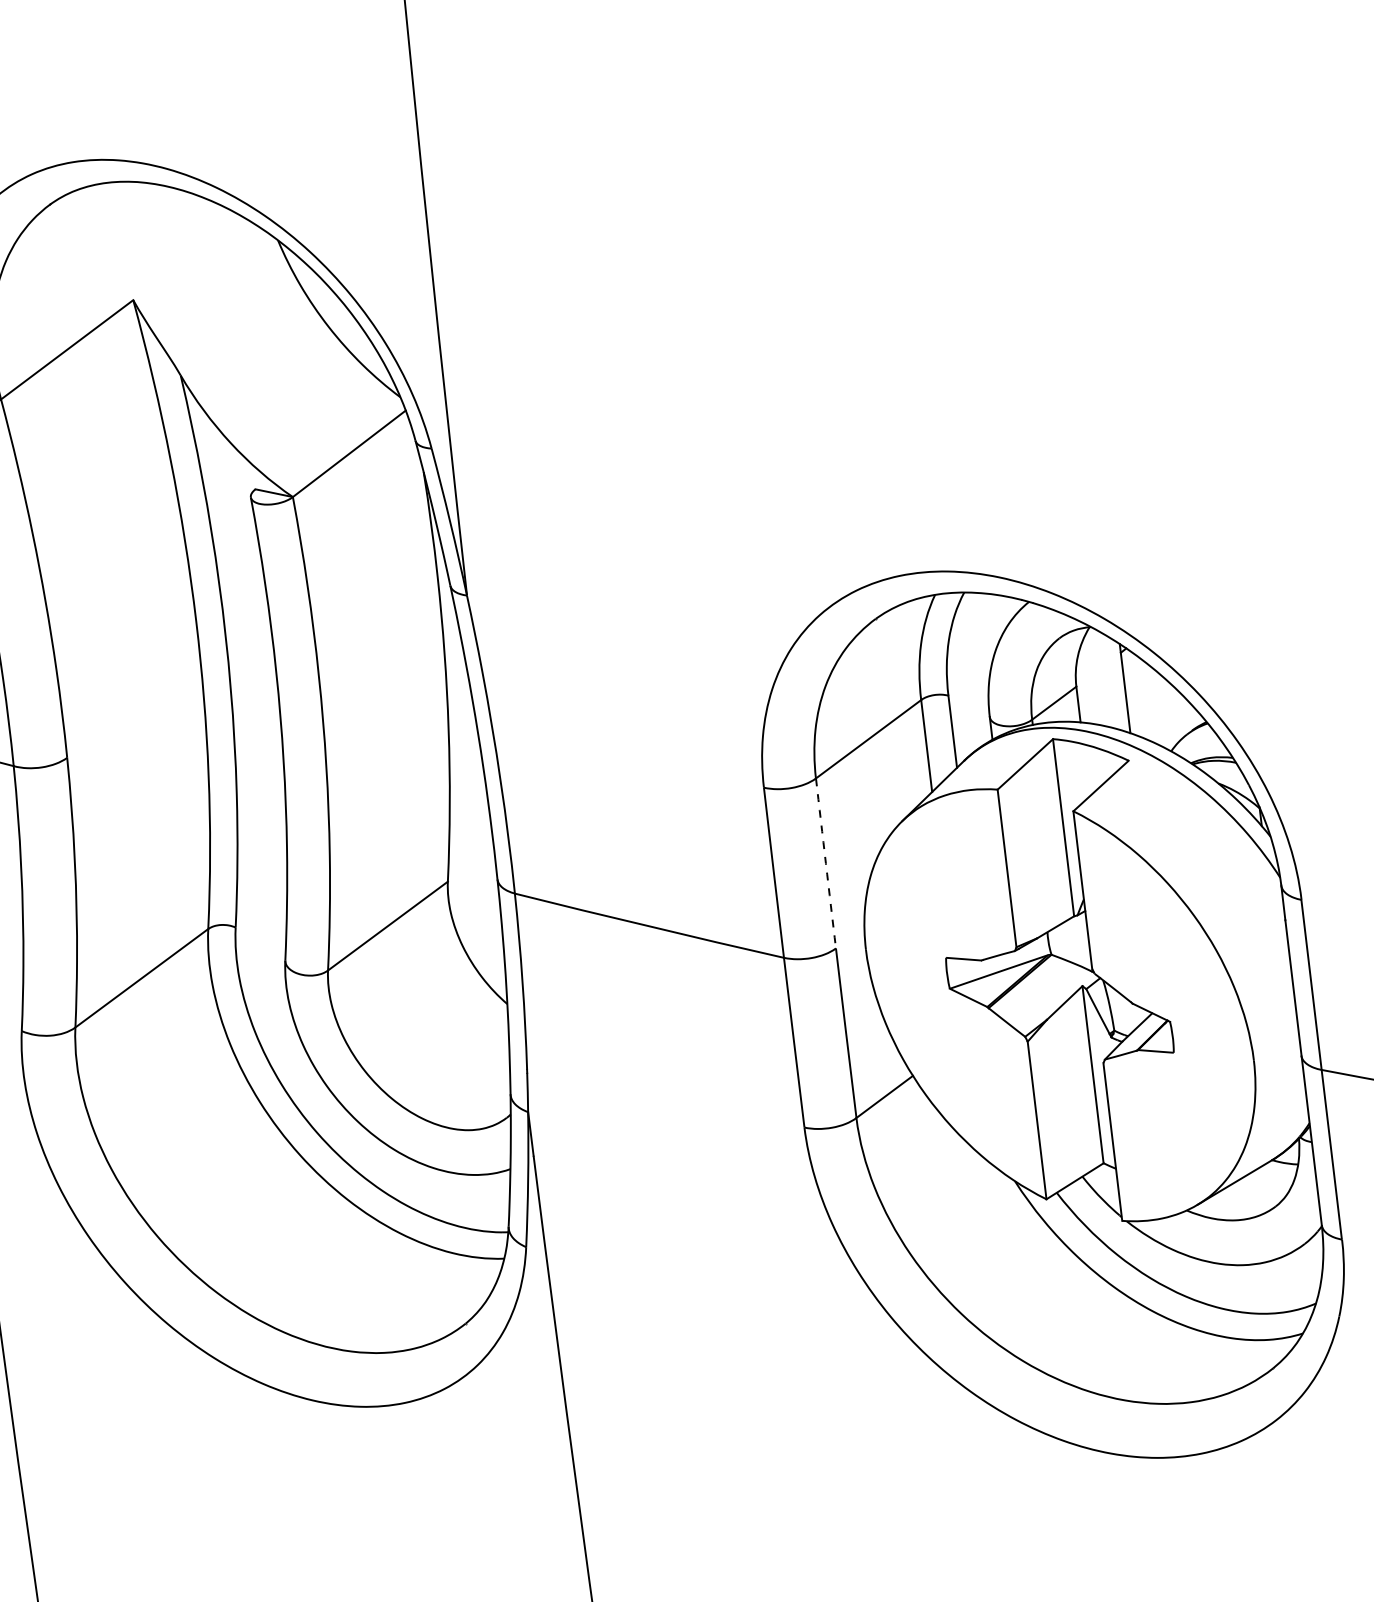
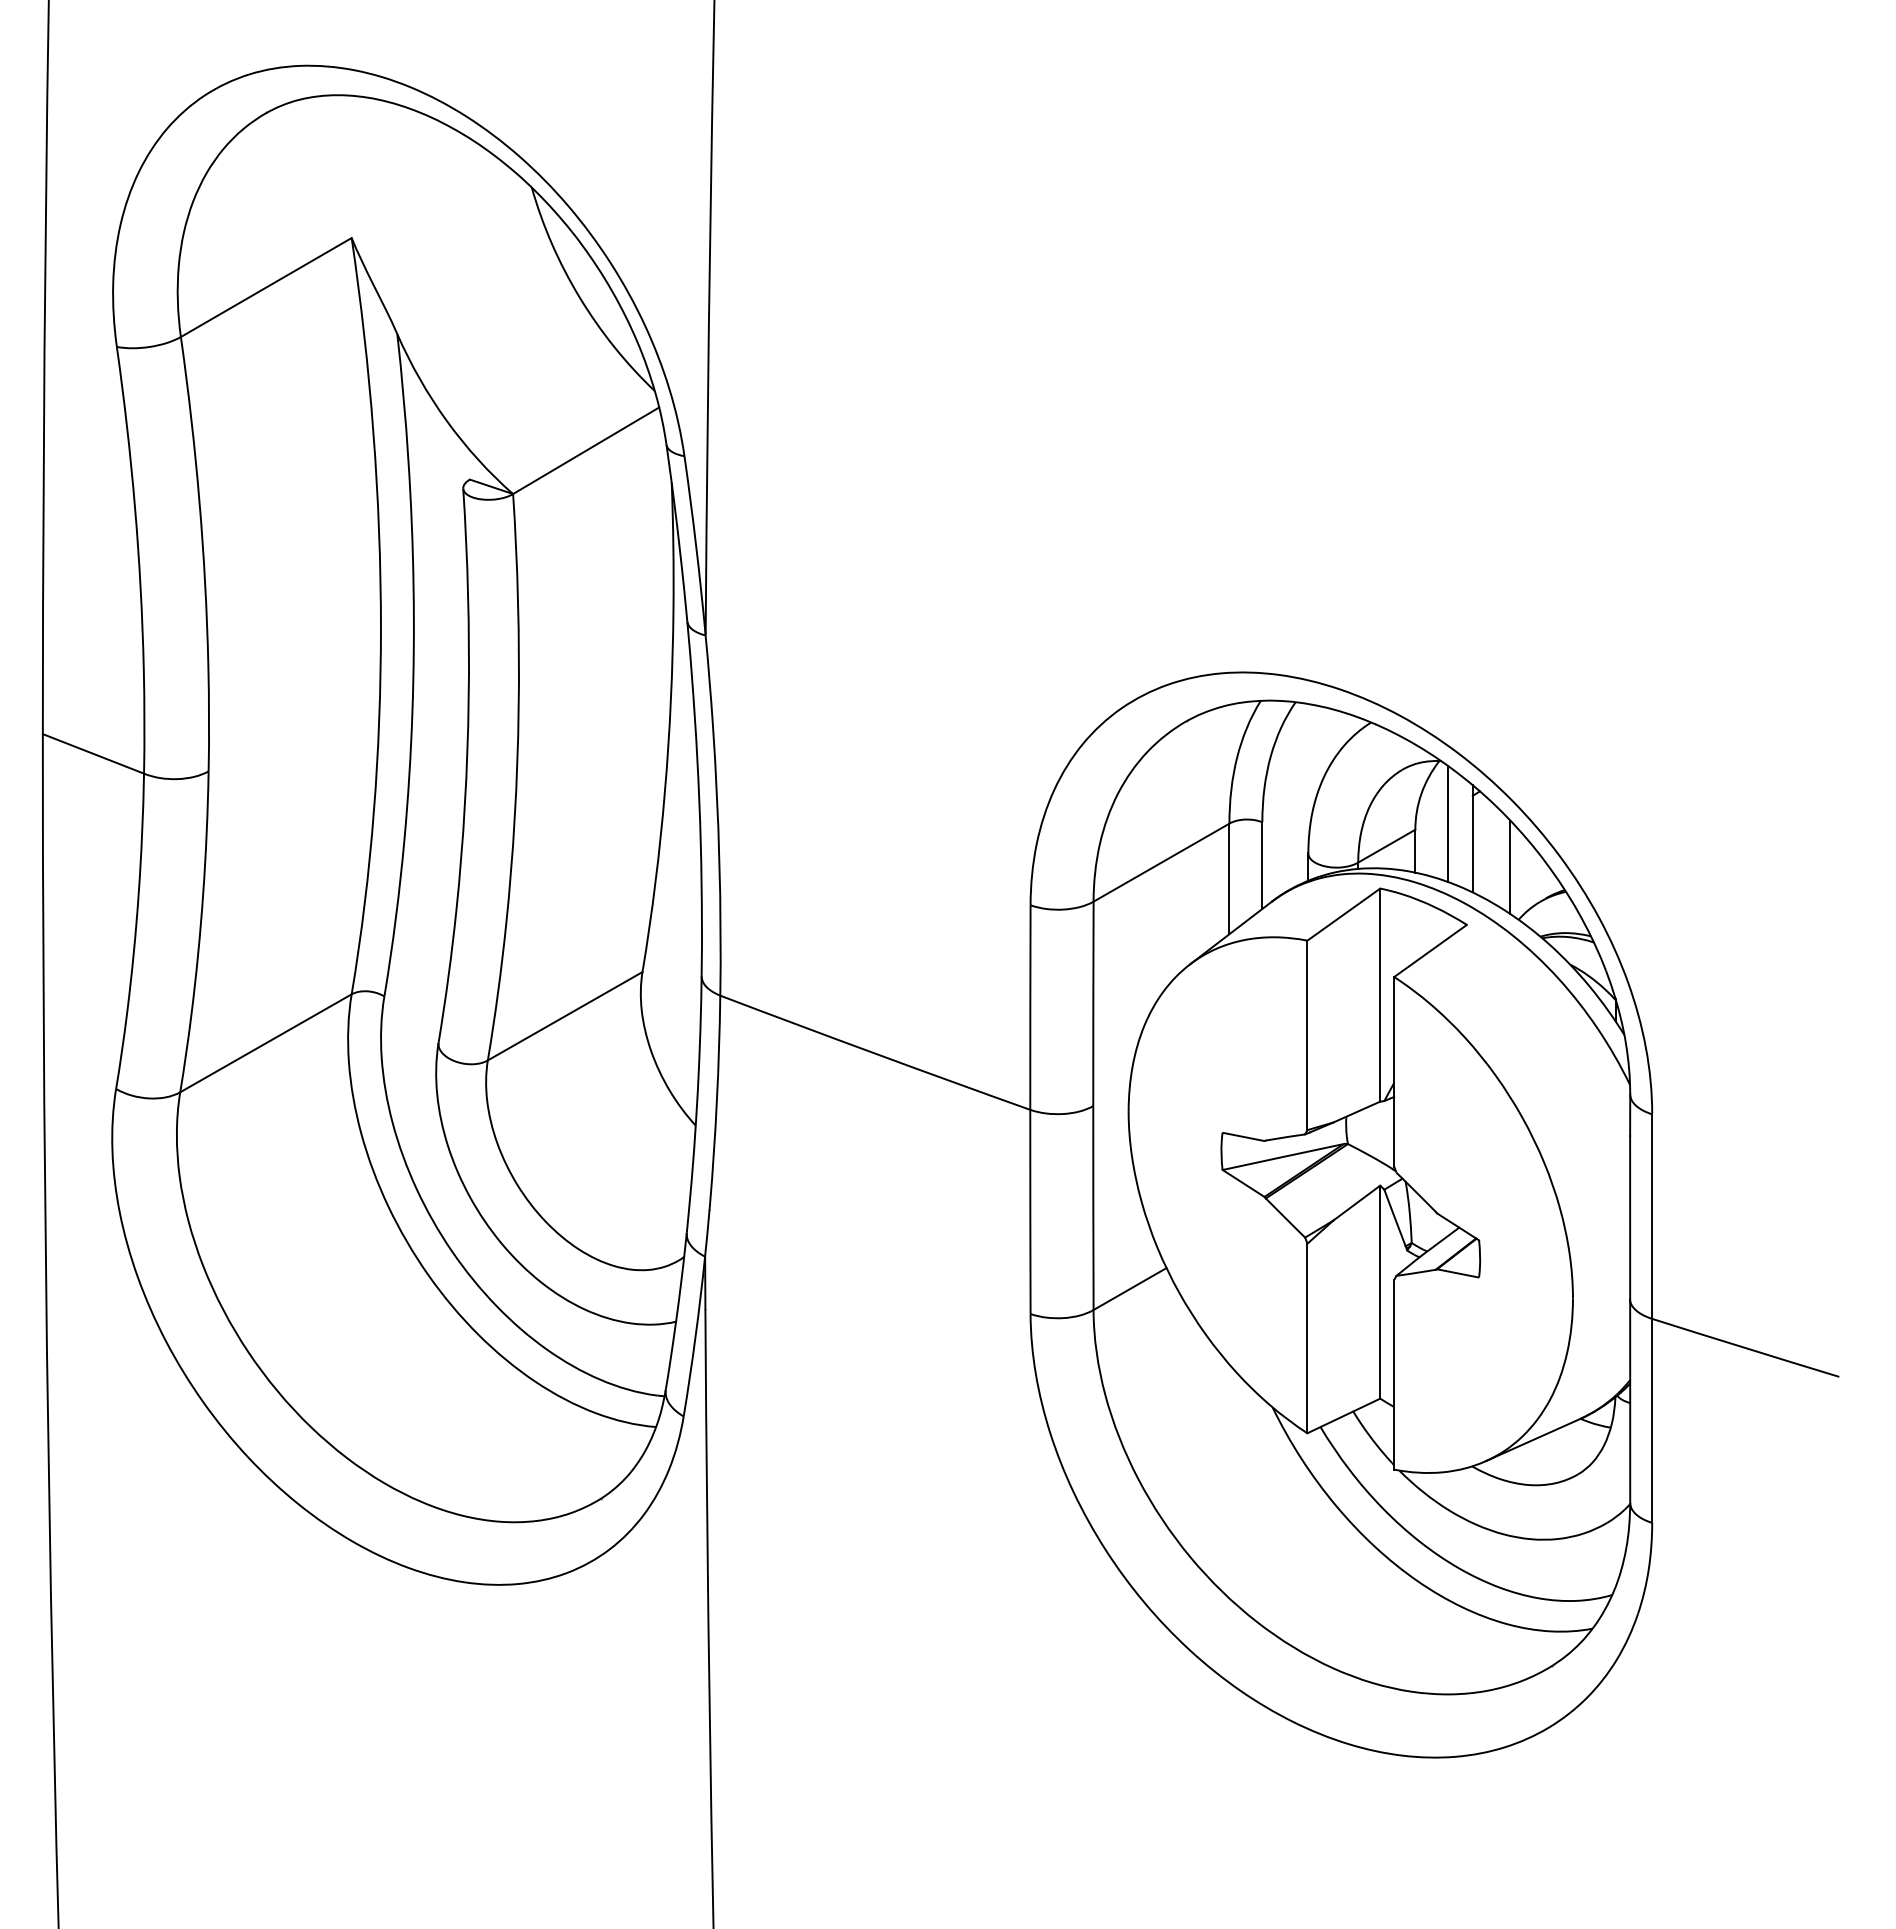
line: (1102, 678) -> (1447, 823), added
line: (1159, 708) -> (1510, 867), added
arc: (826, 863) -> (1093, 1003), dashed -> solid

